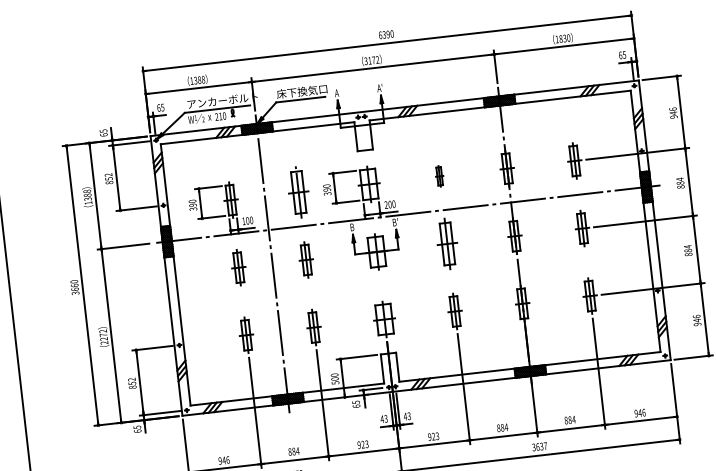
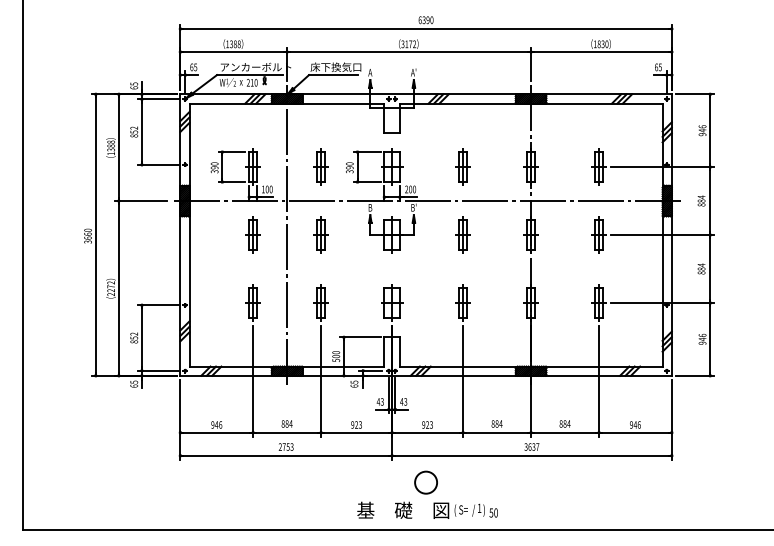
part: (439, 175) -> (462, 166), size x1.67
part: (297, 191) -> (320, 166), size x0.71
part: (446, 243) -> (462, 234), size x0.71

